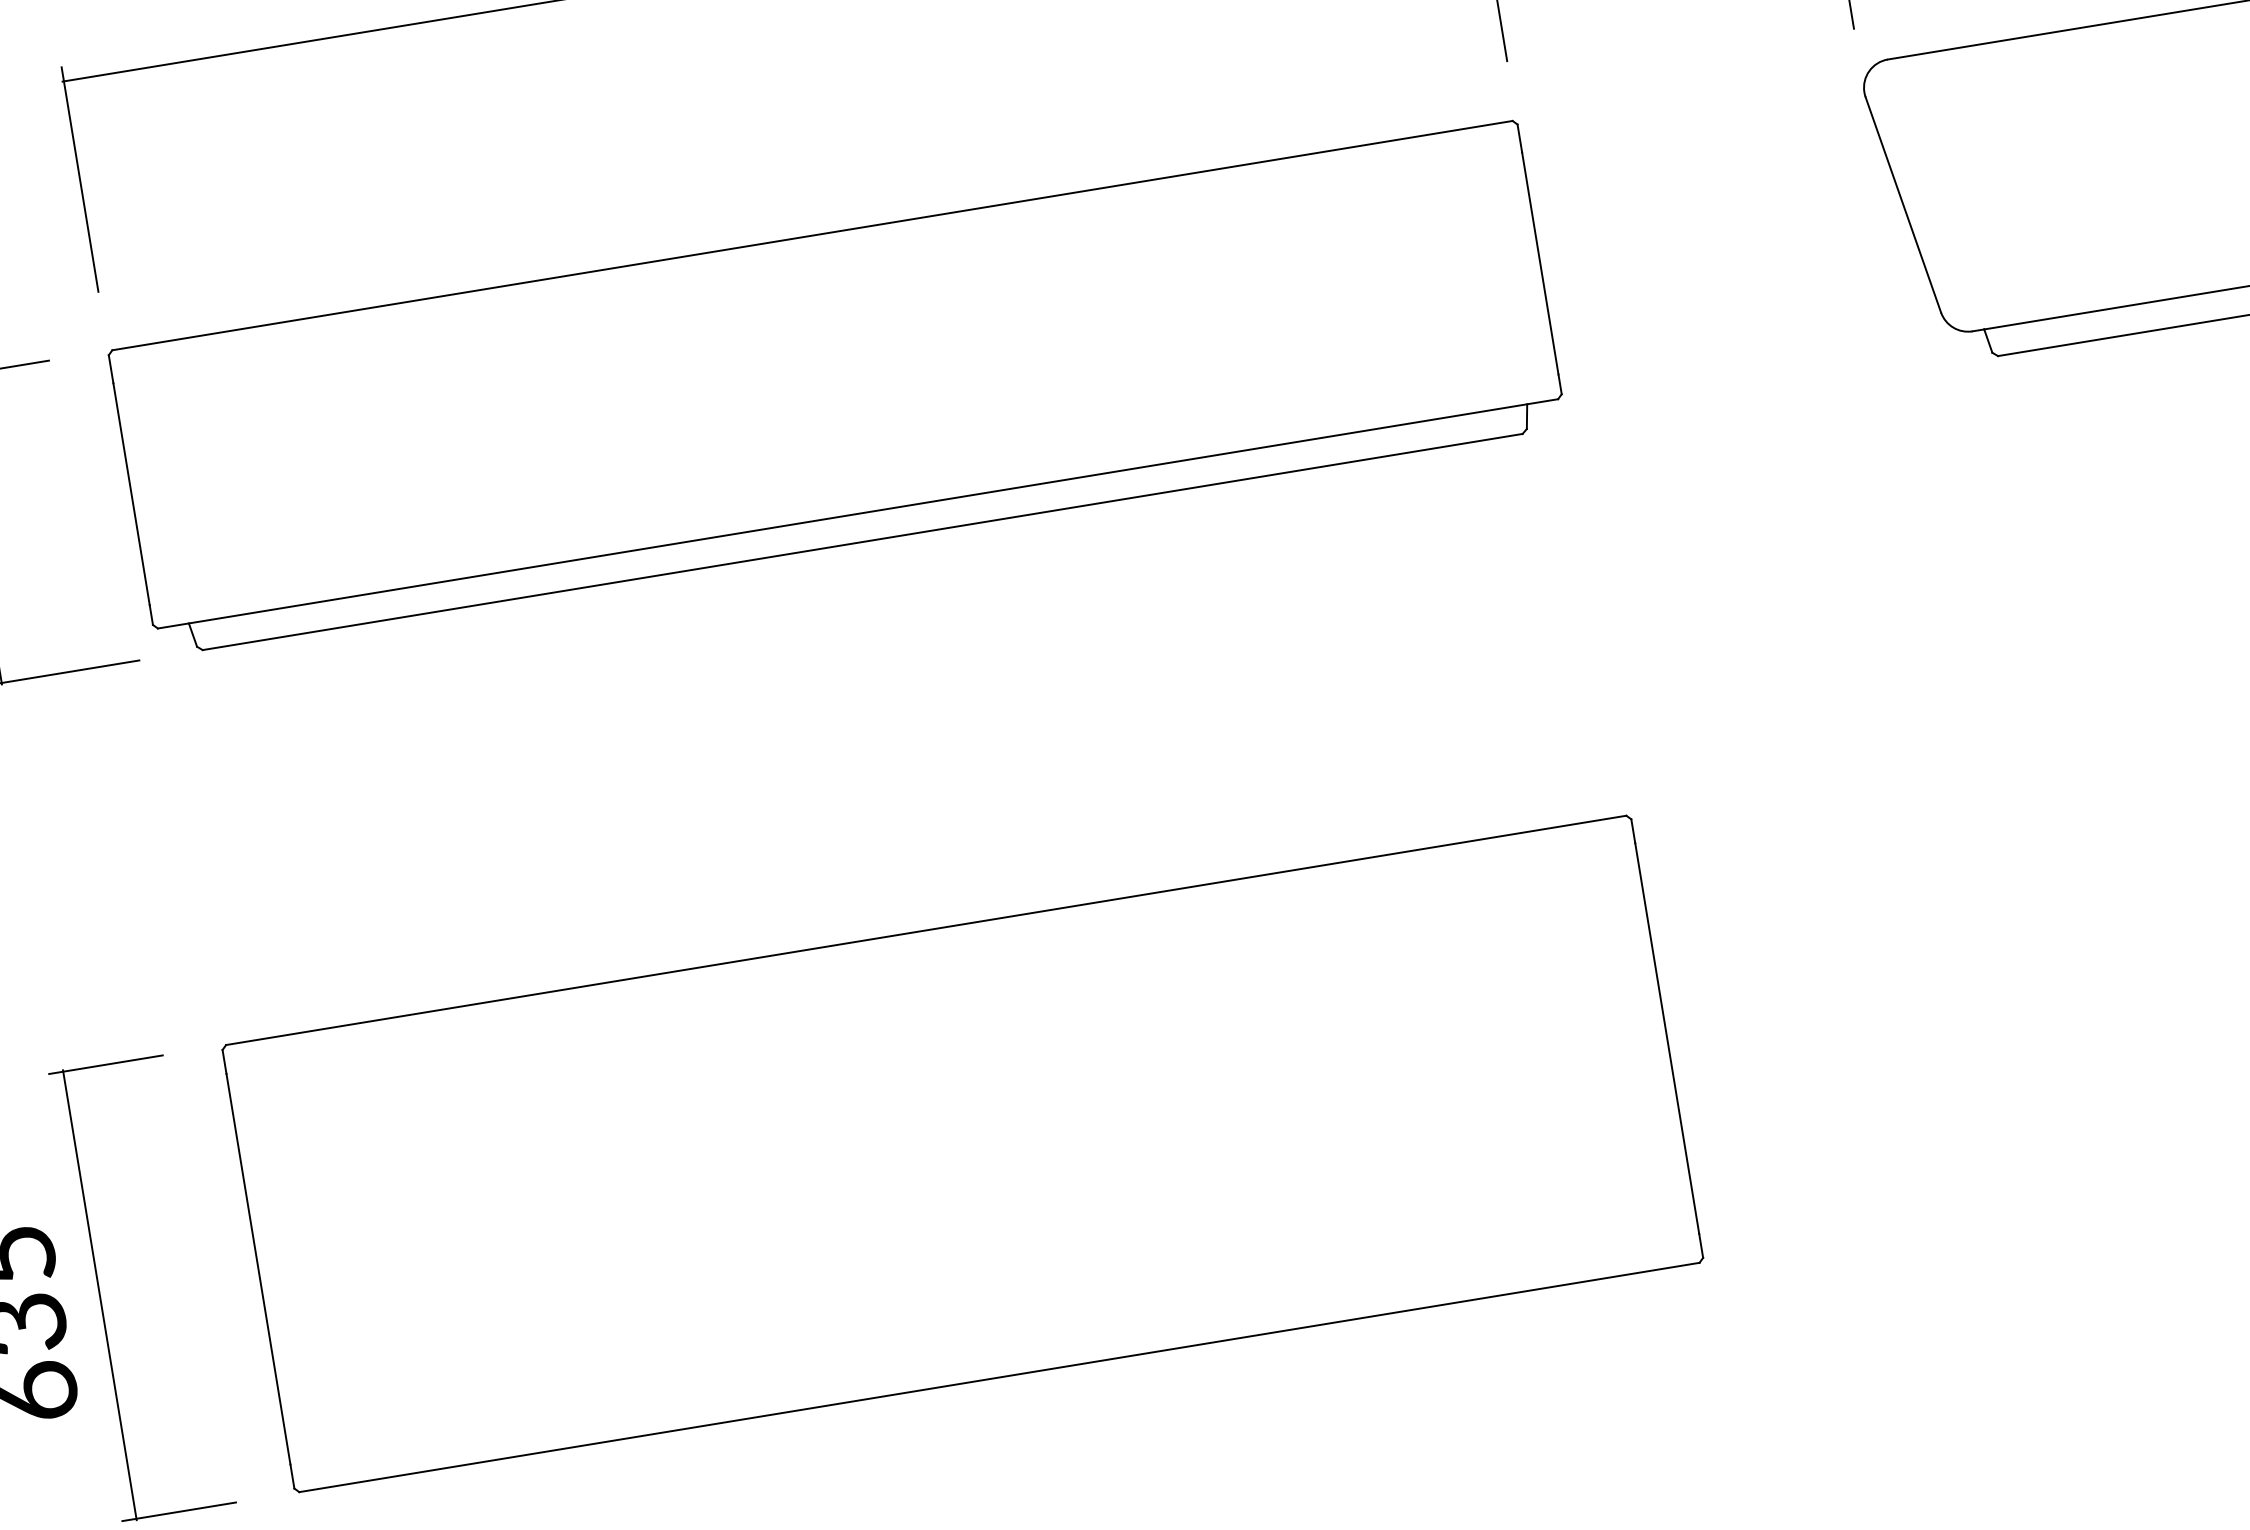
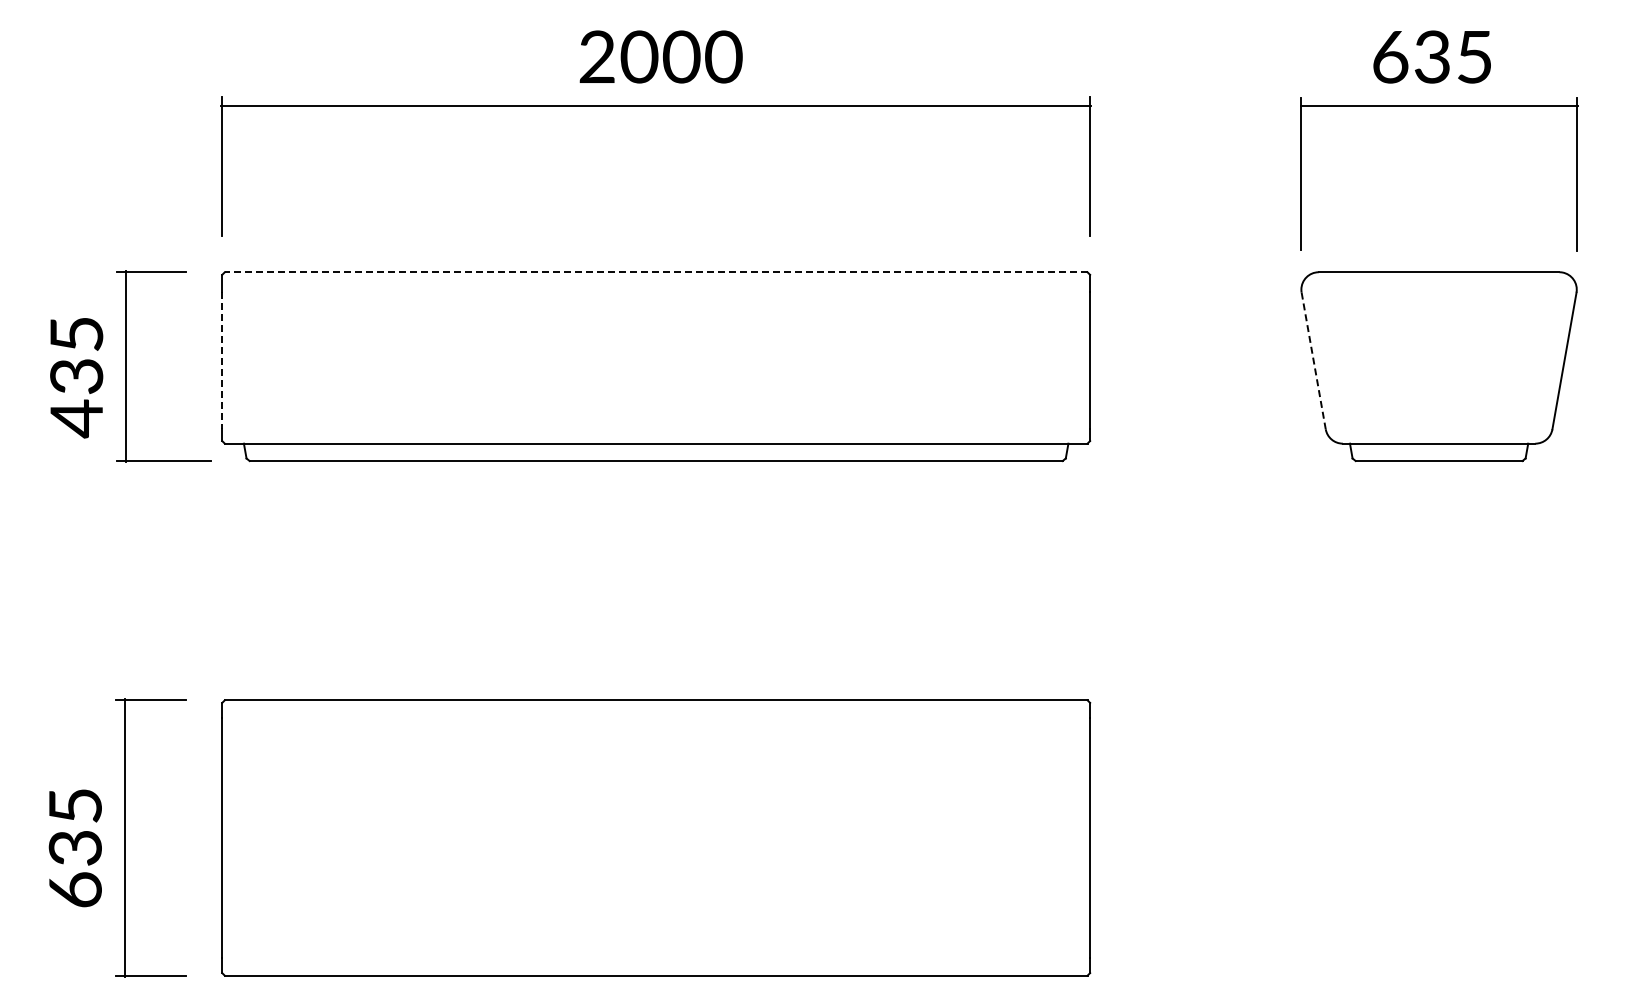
line: (1903, 205) -> (1313, 361), solid -> dashed
line: (811, 236) -> (655, 272), solid -> dashed
line: (132, 495) -> (222, 361), solid -> dashed

